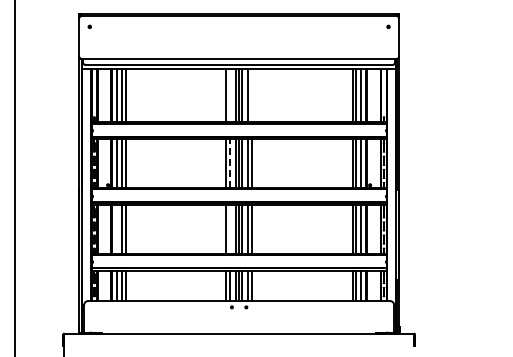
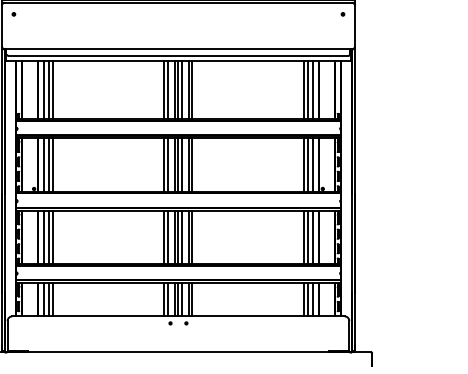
line: (230, 95) -> (168, 89), added
line: (251, 95) -> (192, 89), added
line: (230, 163) -> (168, 164), dashed -> solid
line: (117, 228) -> (44, 236), added
line: (230, 228) -> (168, 236), added

